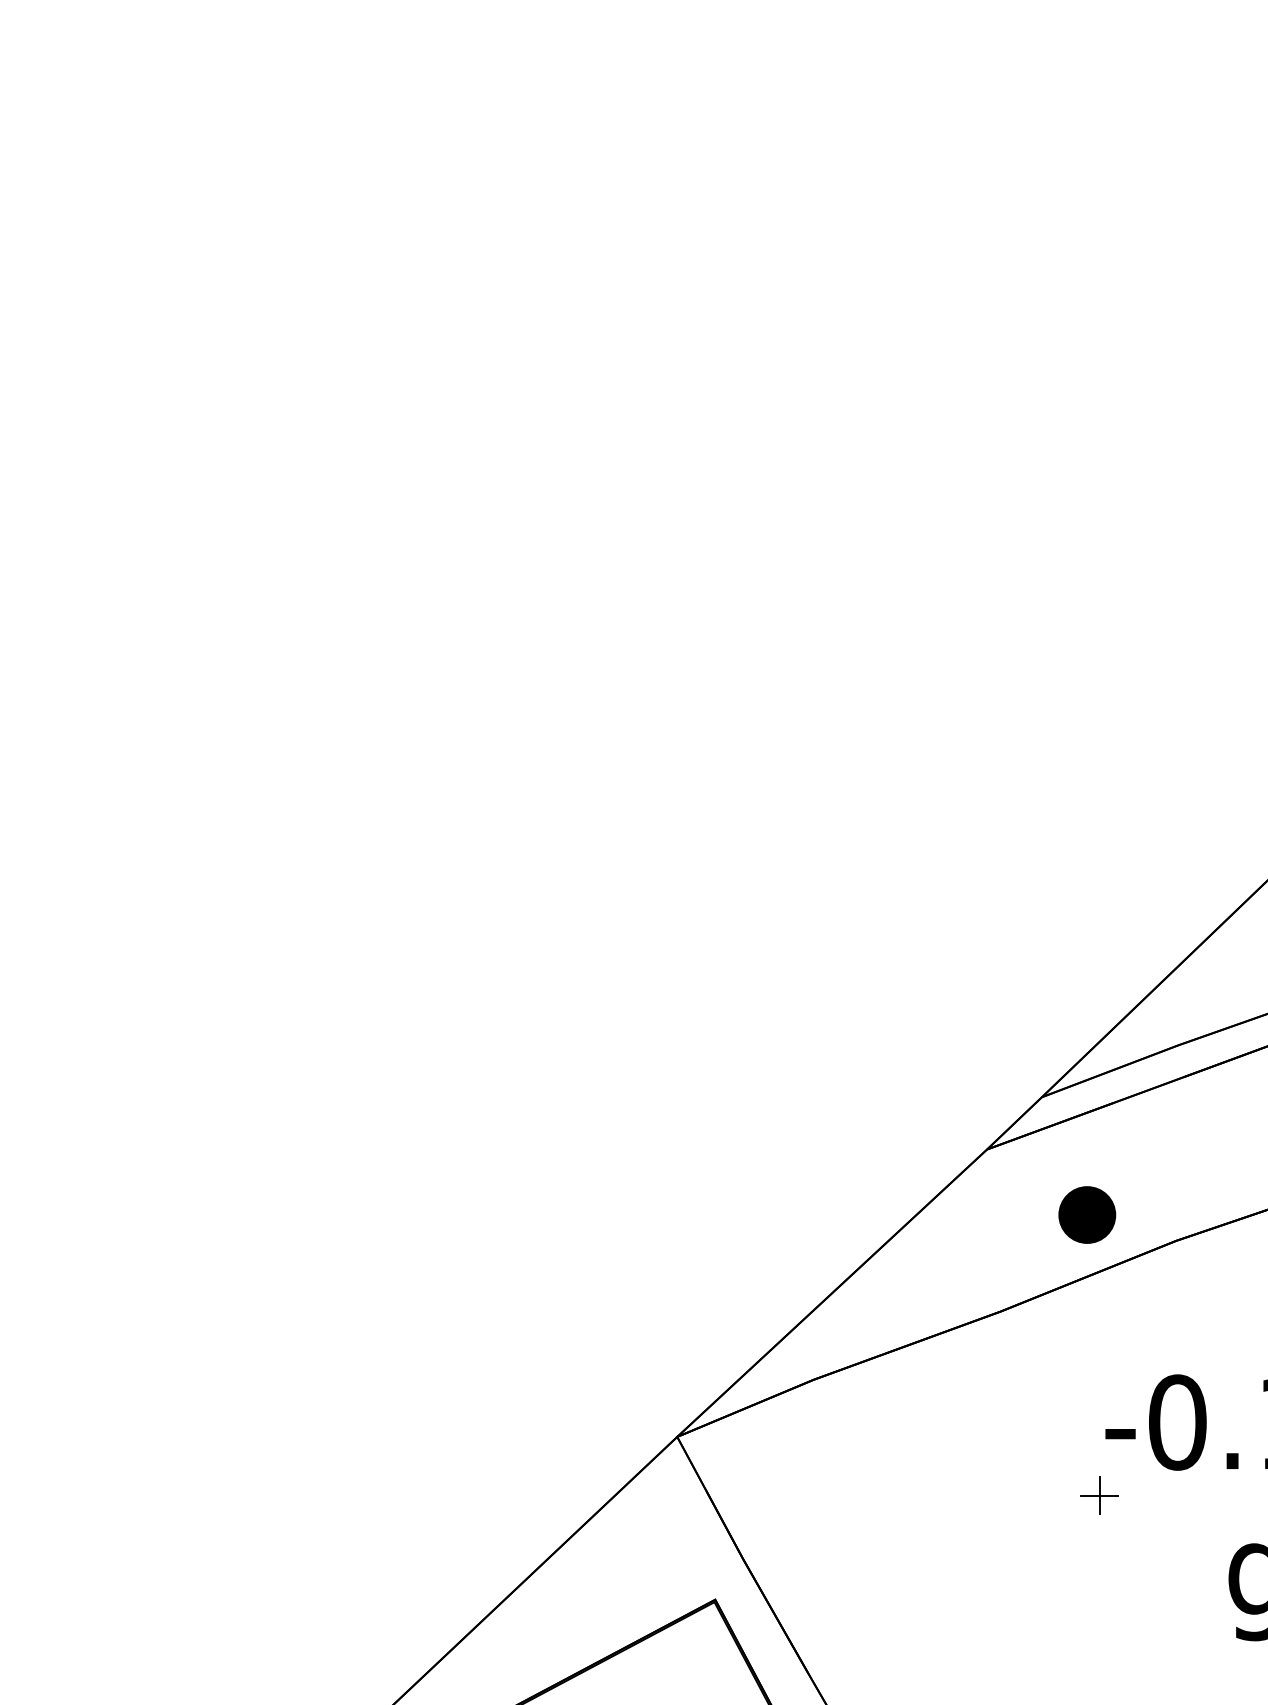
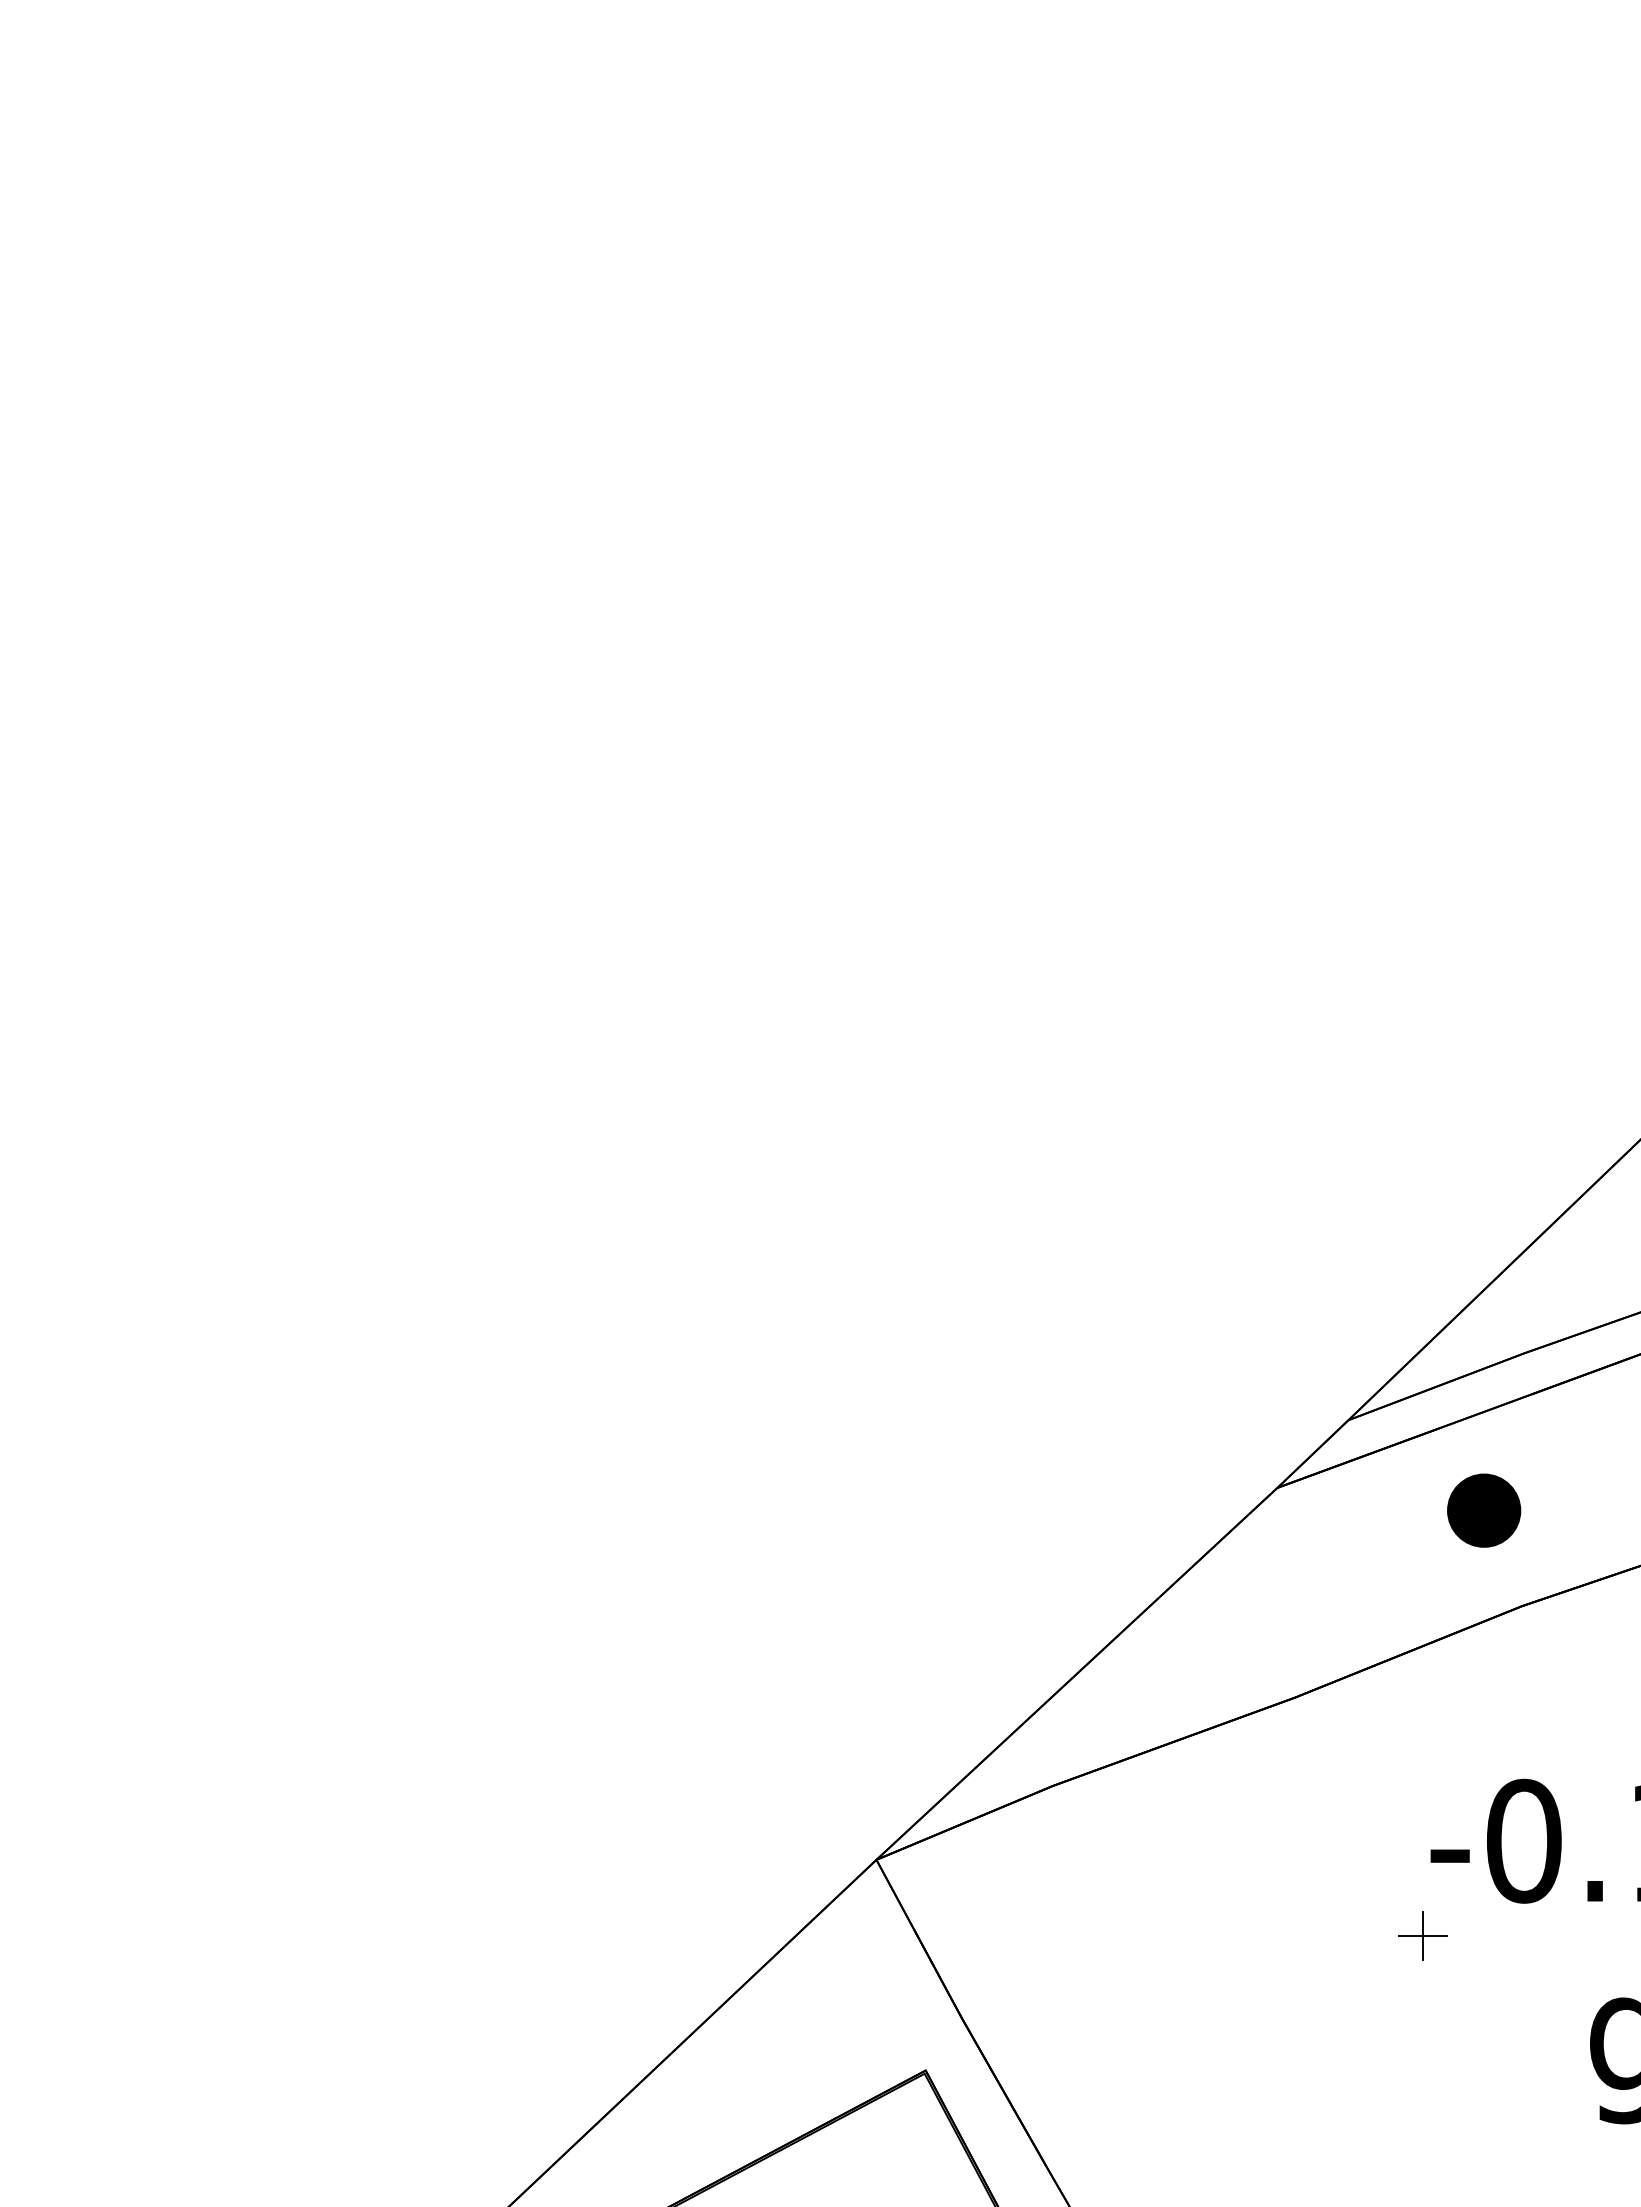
part: (1087, 1214) -> (1484, 1510), moved

